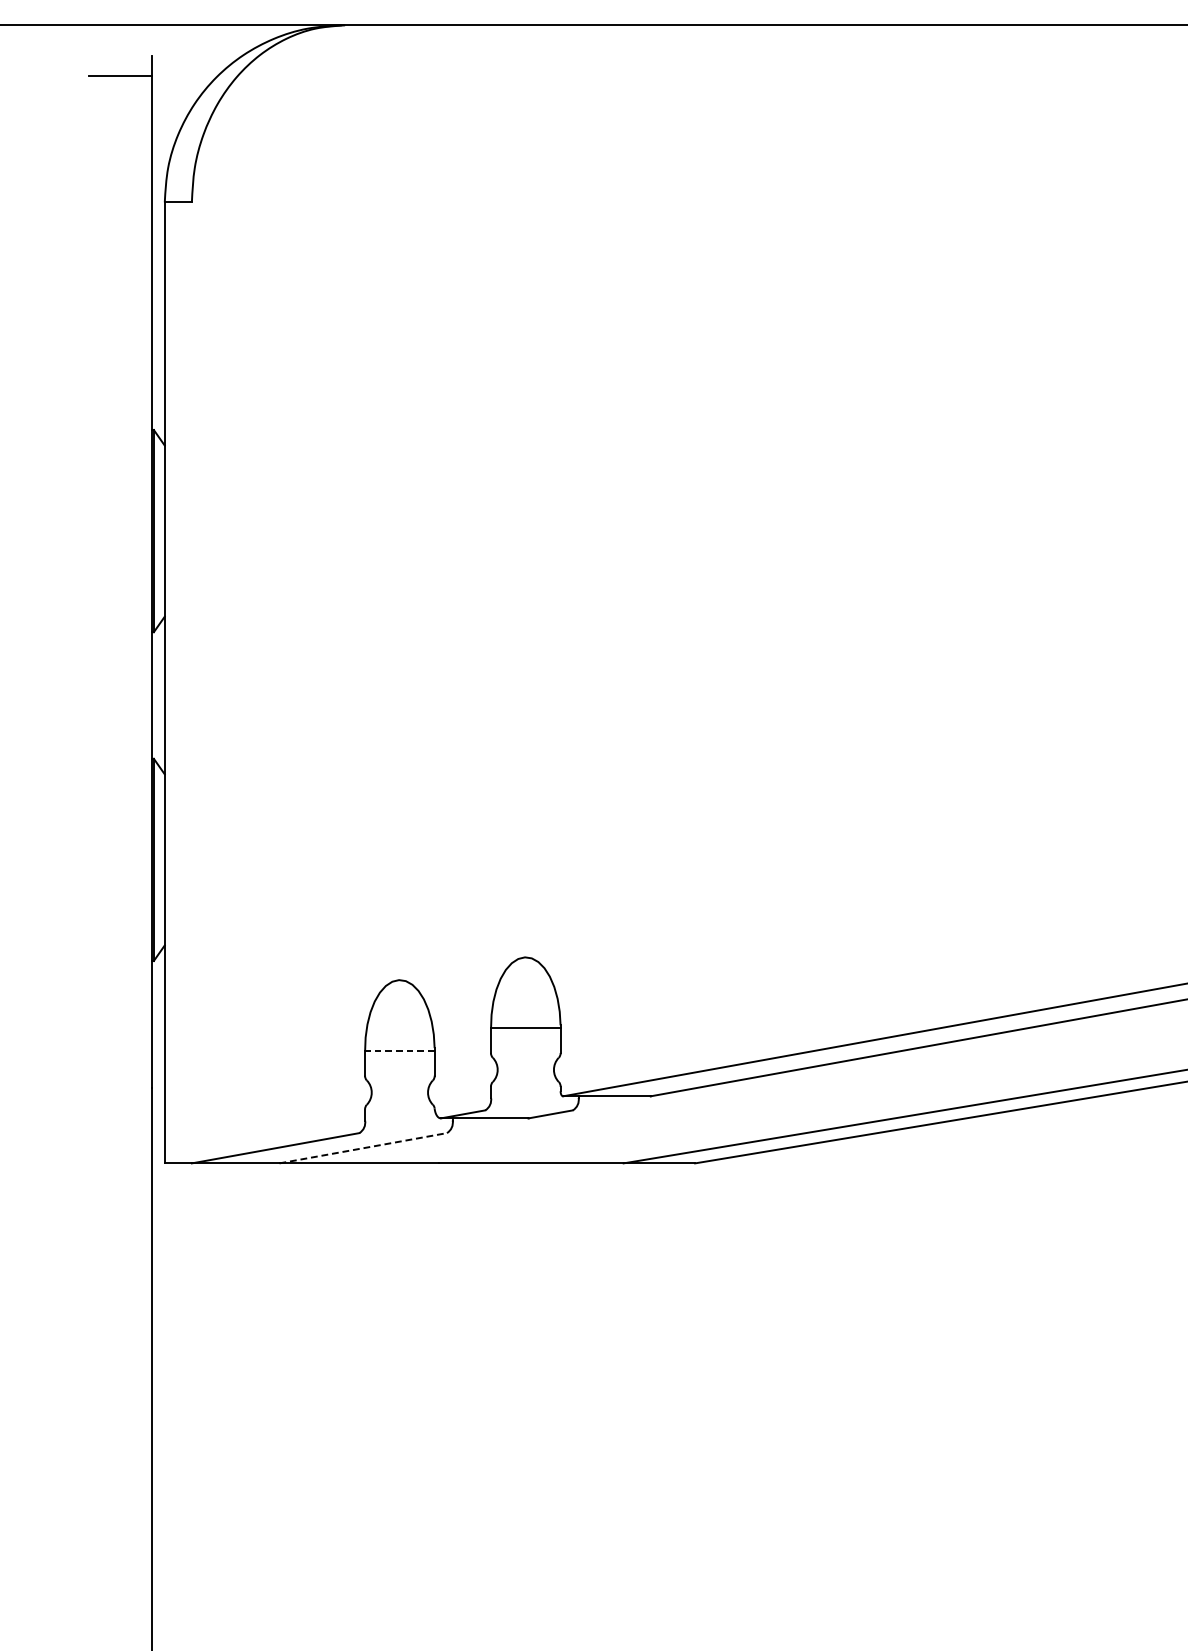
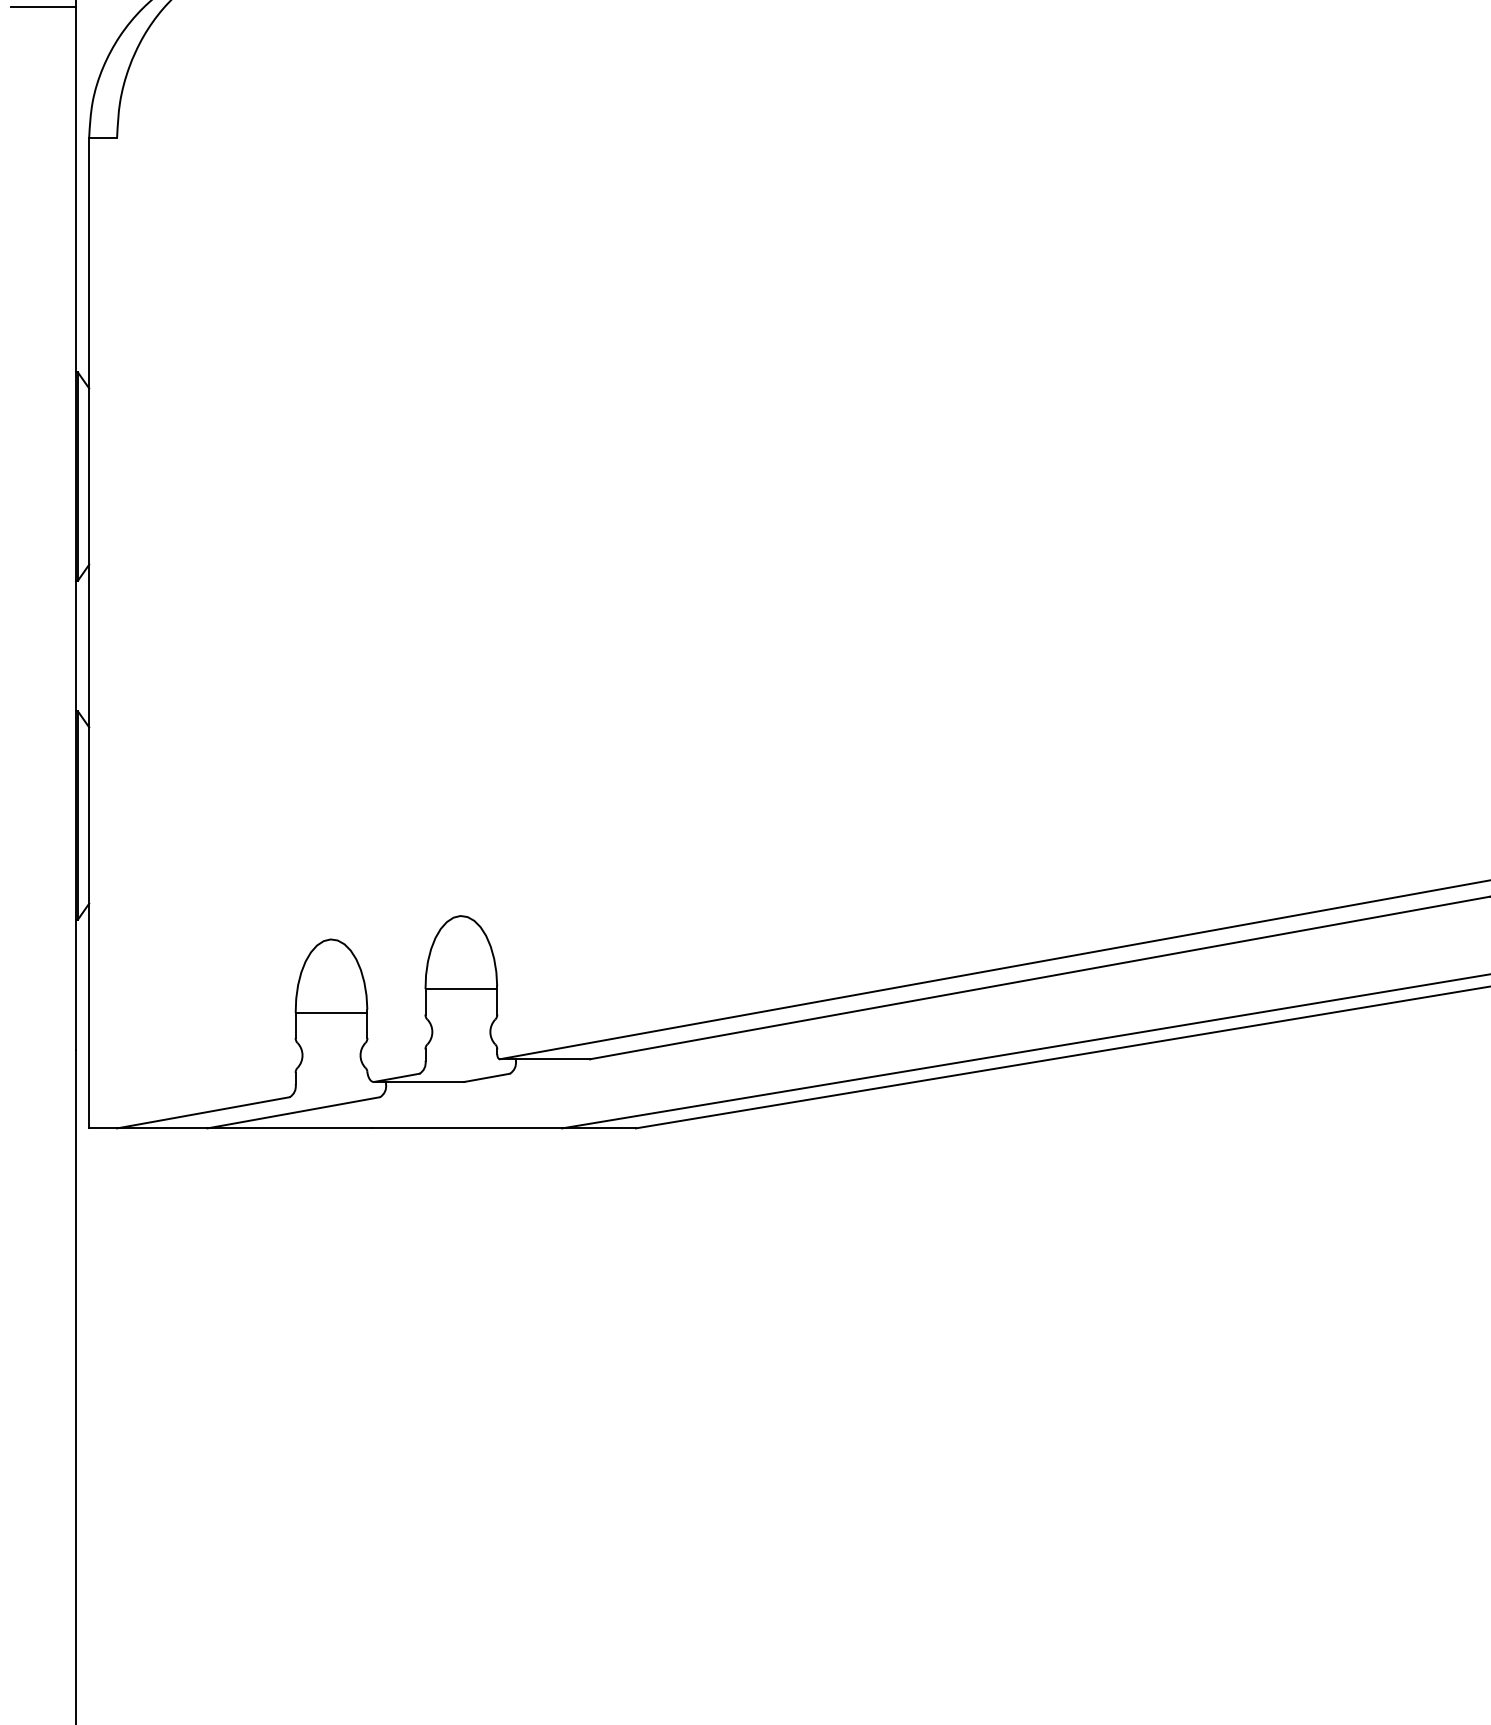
line: (399, 1050) -> (331, 1012), dashed -> solid
line: (362, 1147) -> (293, 1112), dashed -> solid

